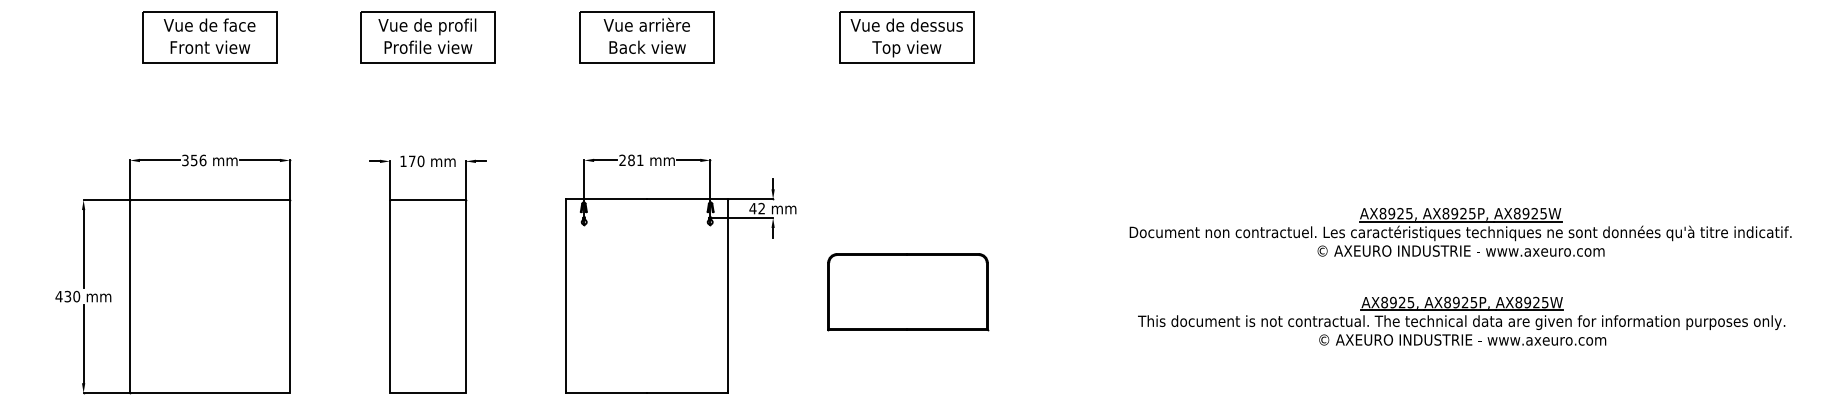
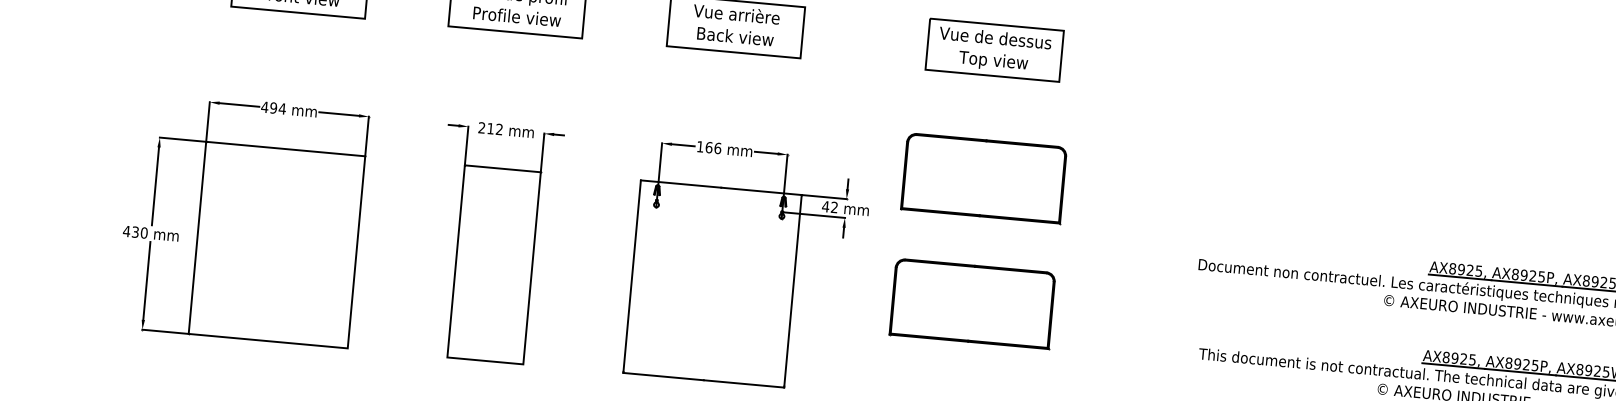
text: (193, 160) -> (272, 108), 356 -> 494
text: (631, 160) -> (709, 147), 281 -> 166
text: (412, 161) -> (490, 128), 170 -> 212
part: (908, 166) -> (984, 178), added

